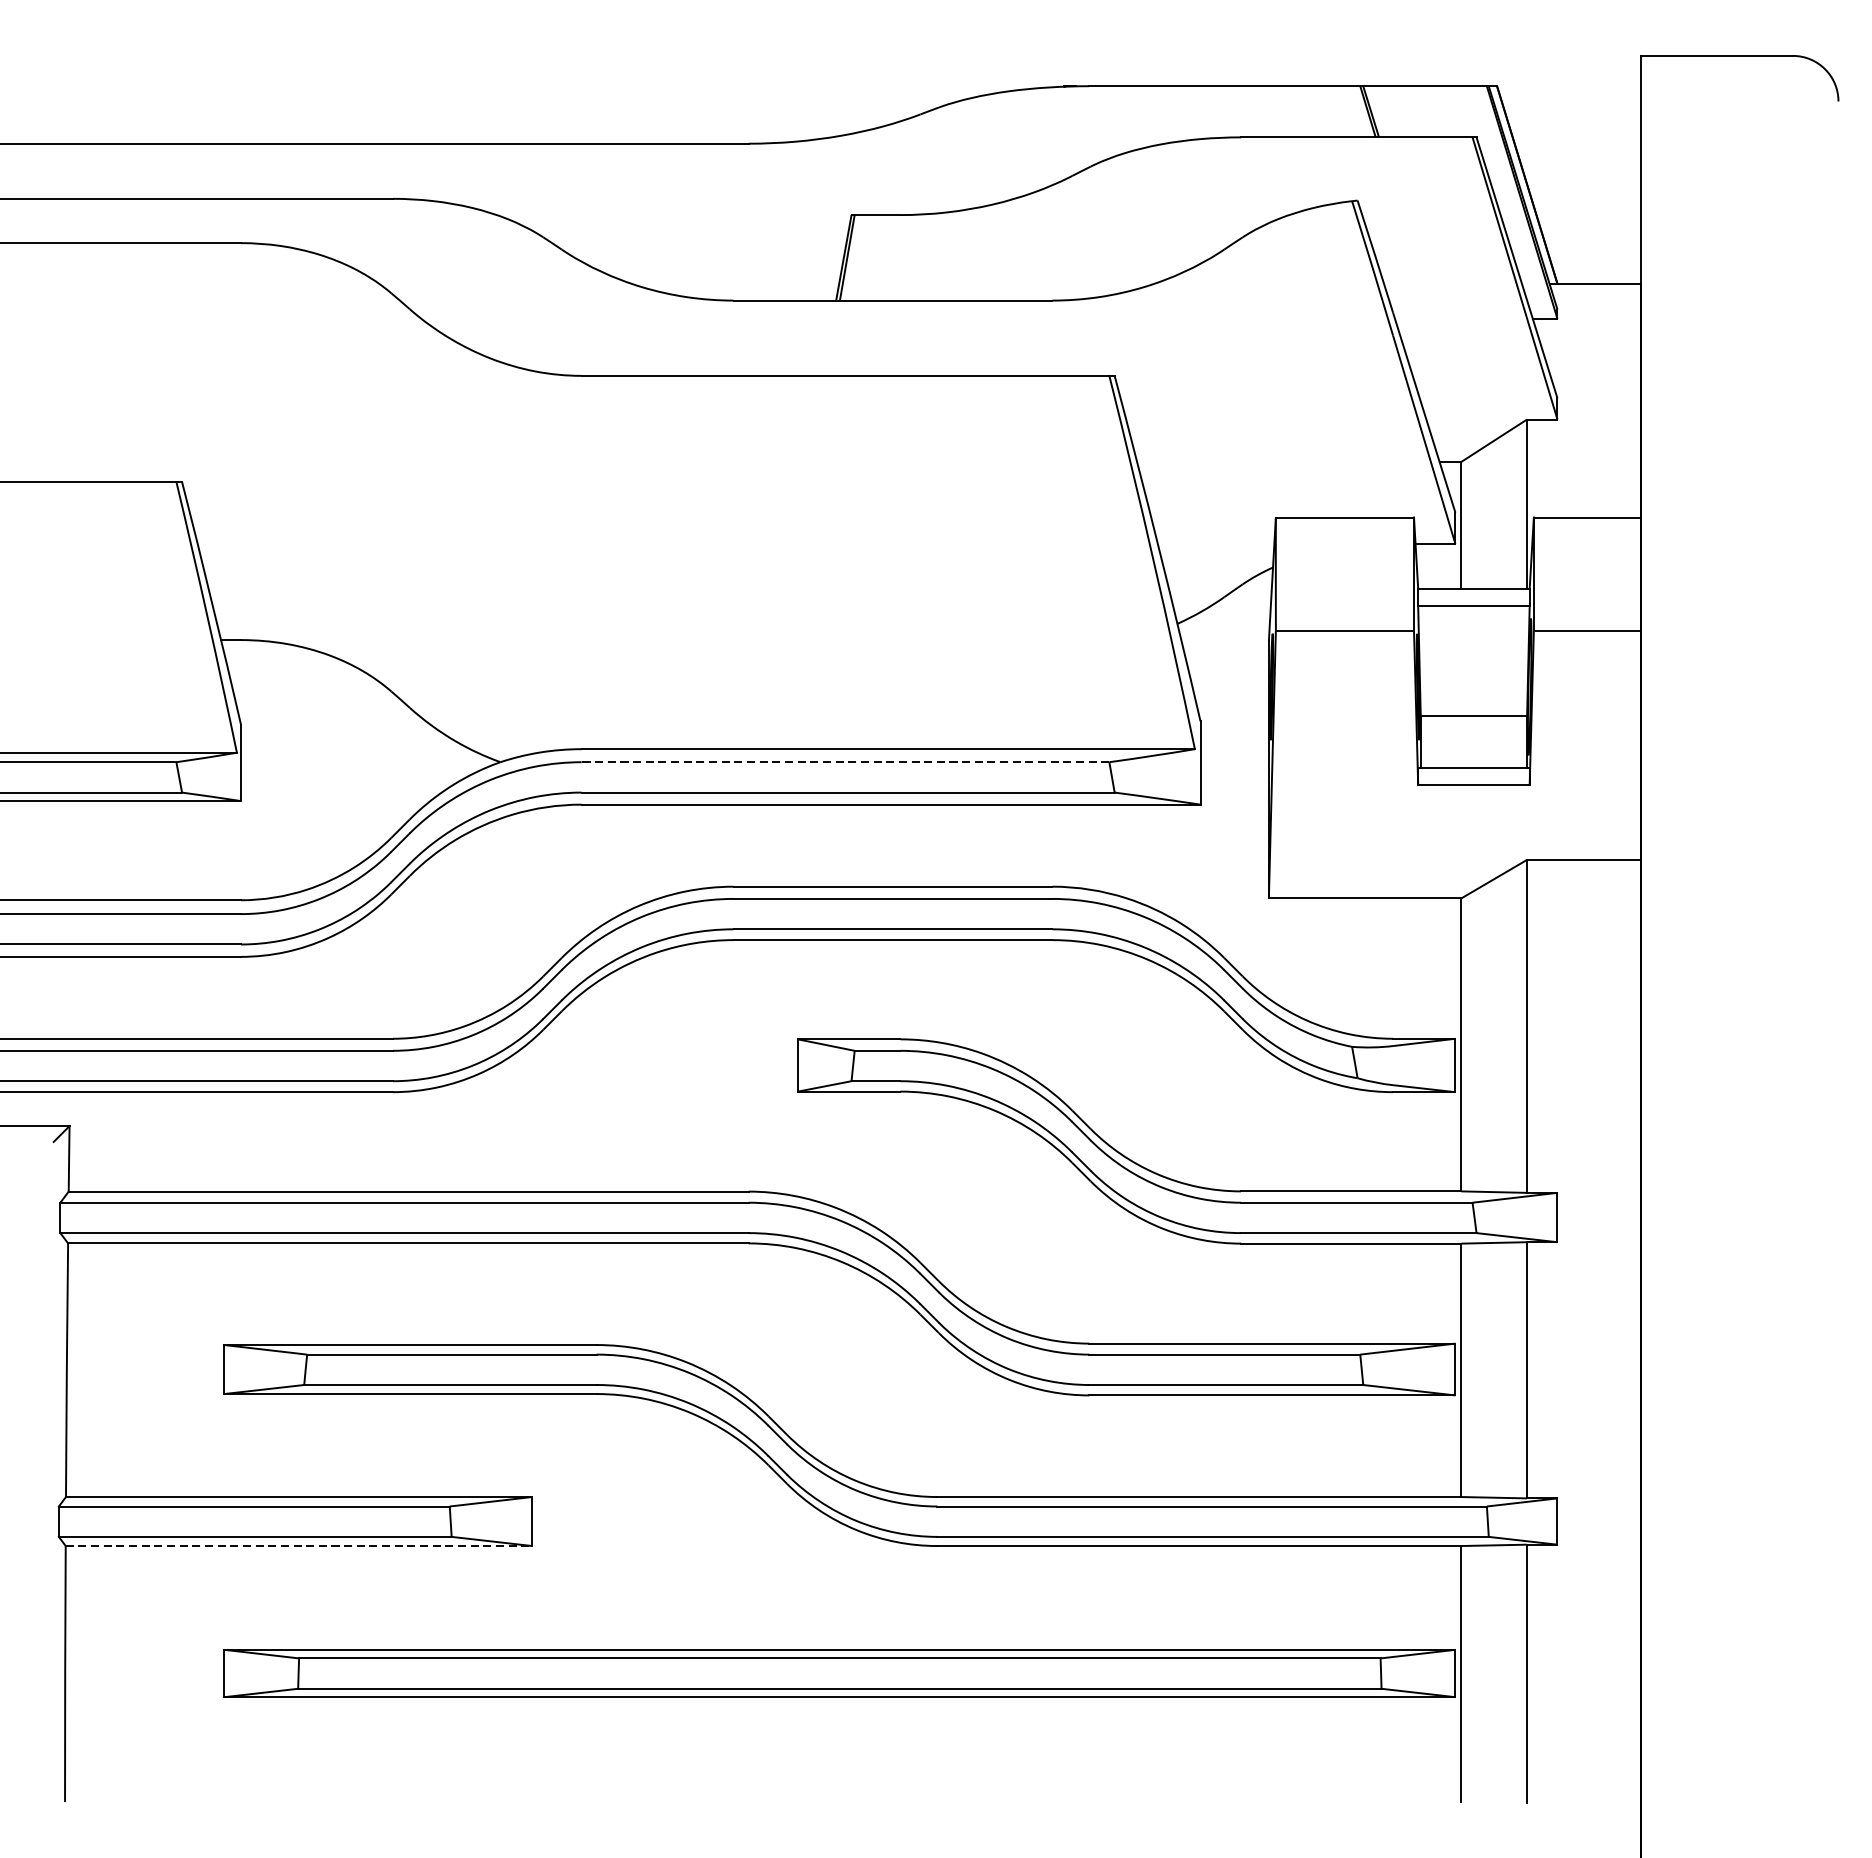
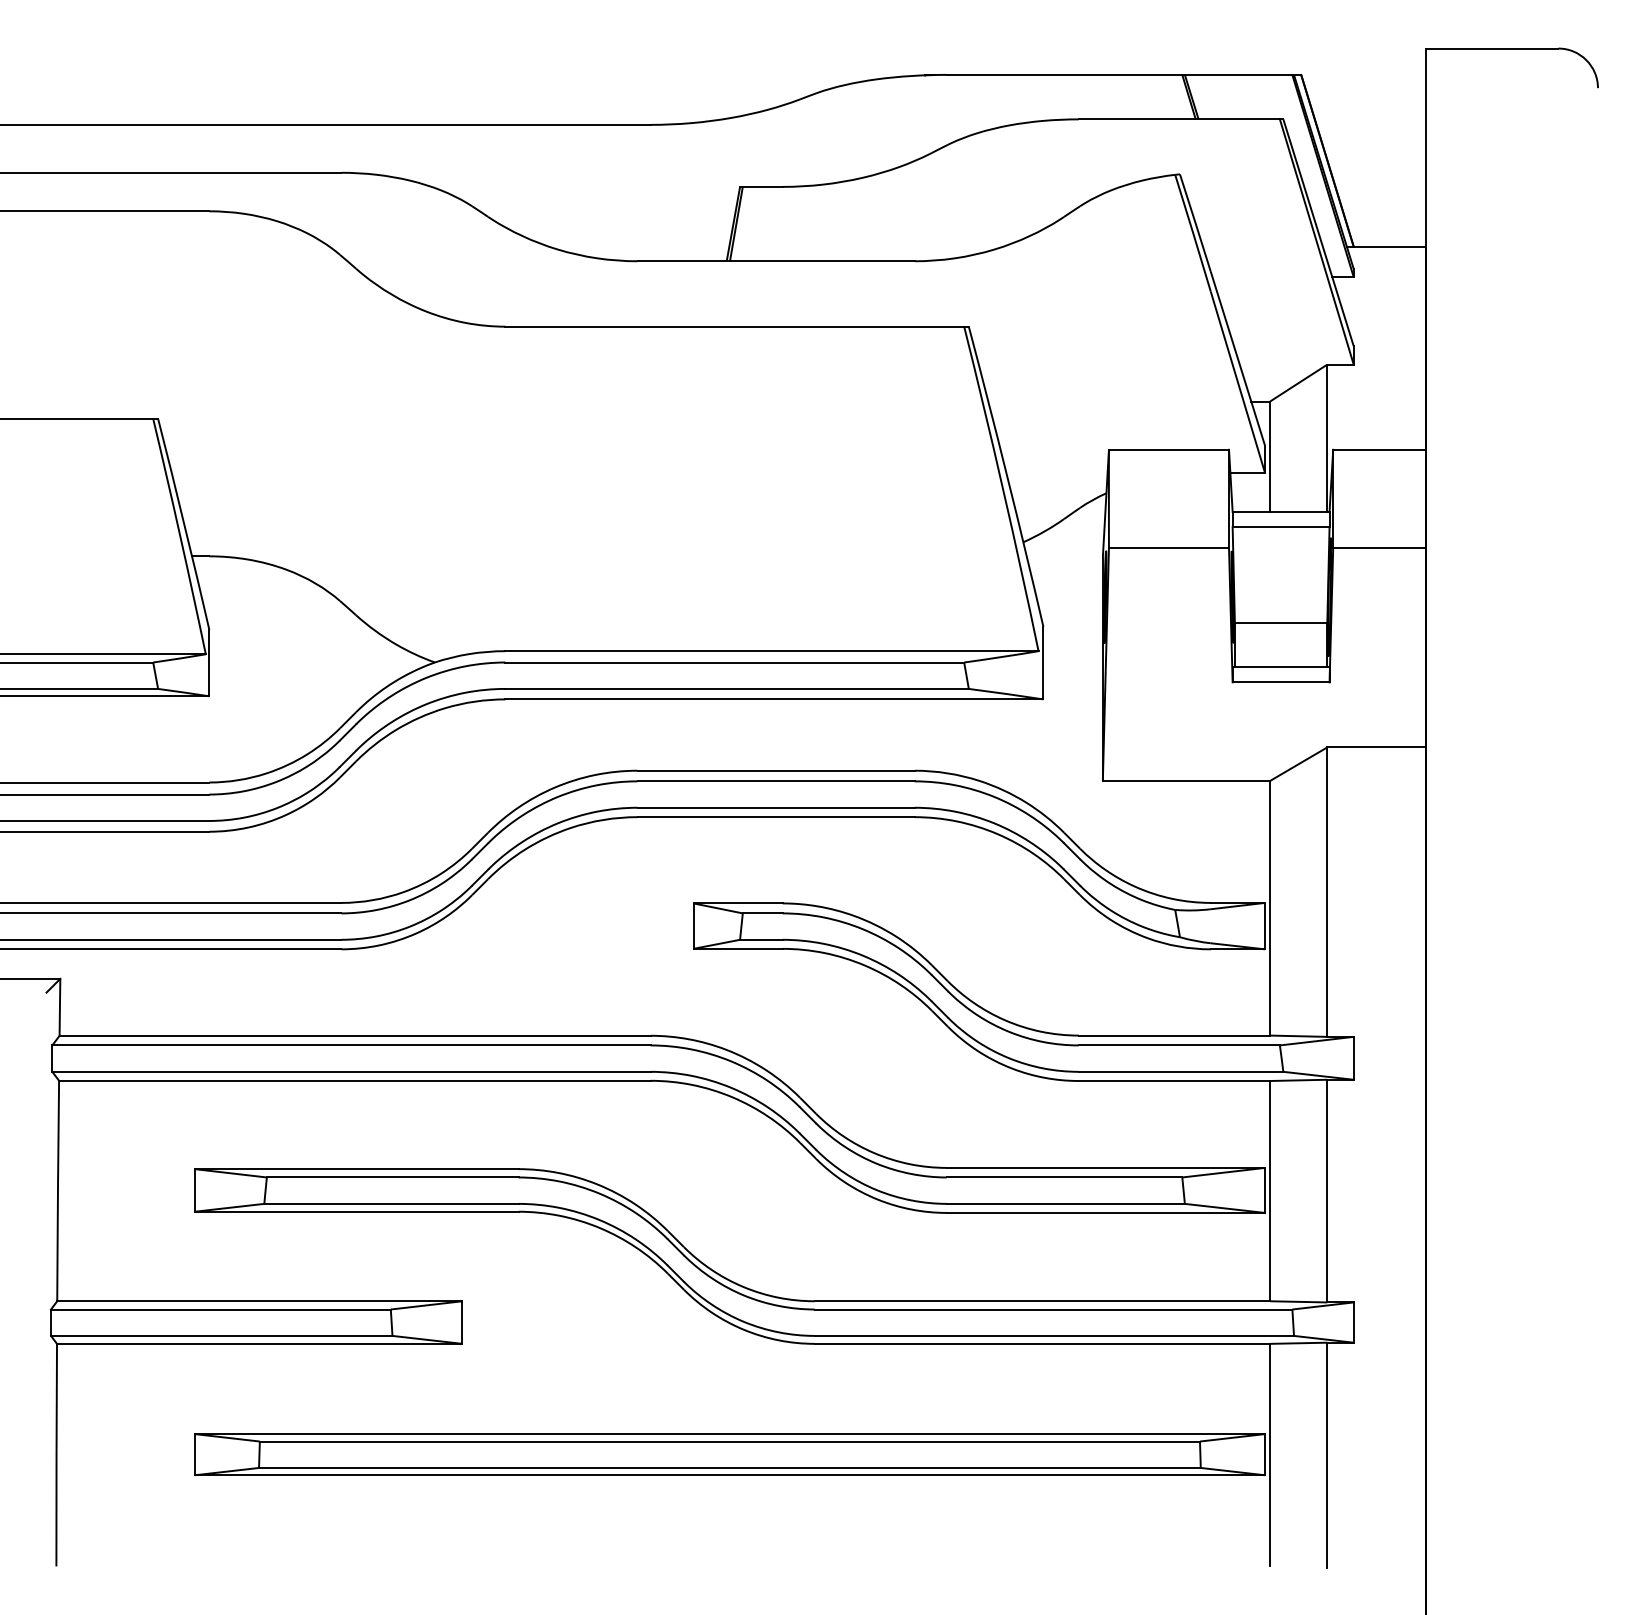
line: (845, 762) -> (734, 662), dashed -> solid
line: (298, 1545) -> (259, 1343), dashed -> solid

